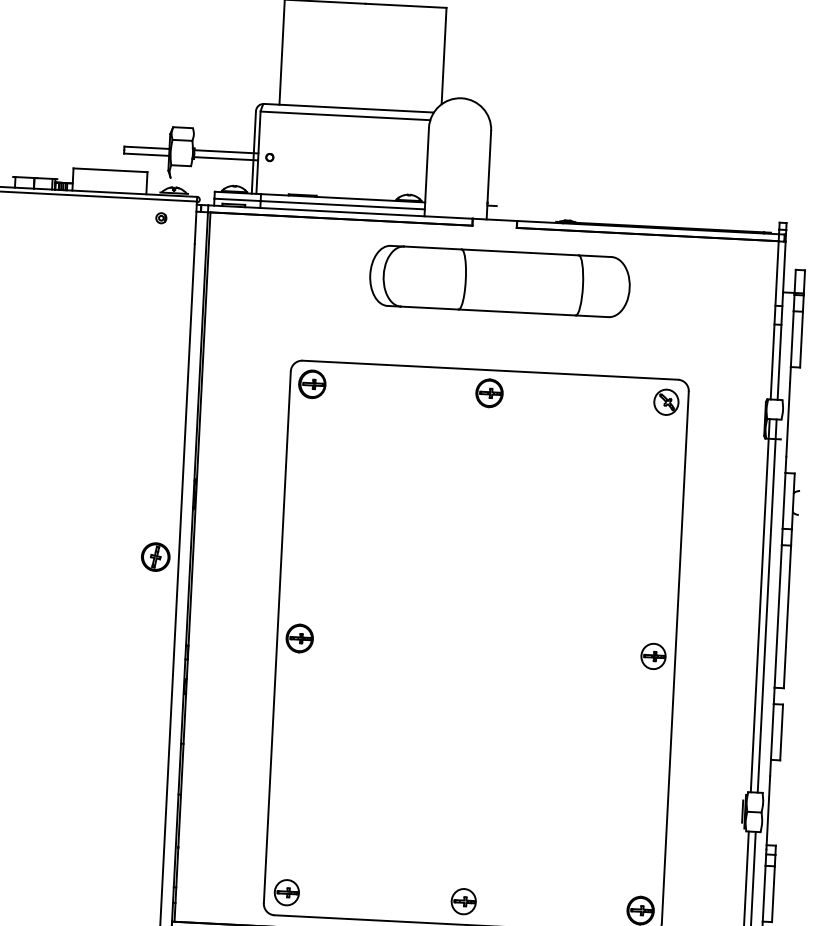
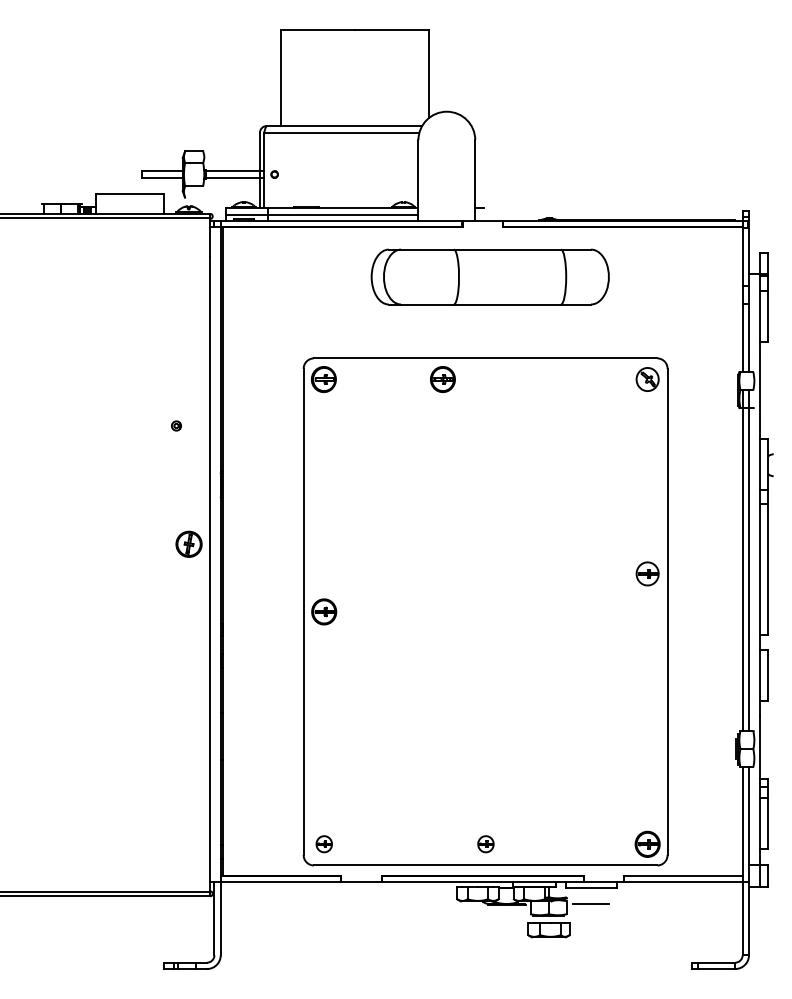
part: (161, 217) -> (176, 425), moved
part: (489, 393) -> (442, 379), moved
part: (653, 655) -> (647, 573), moved
part: (287, 891) -> (324, 843), size x0.7
part: (463, 900) -> (485, 843), size x0.7

